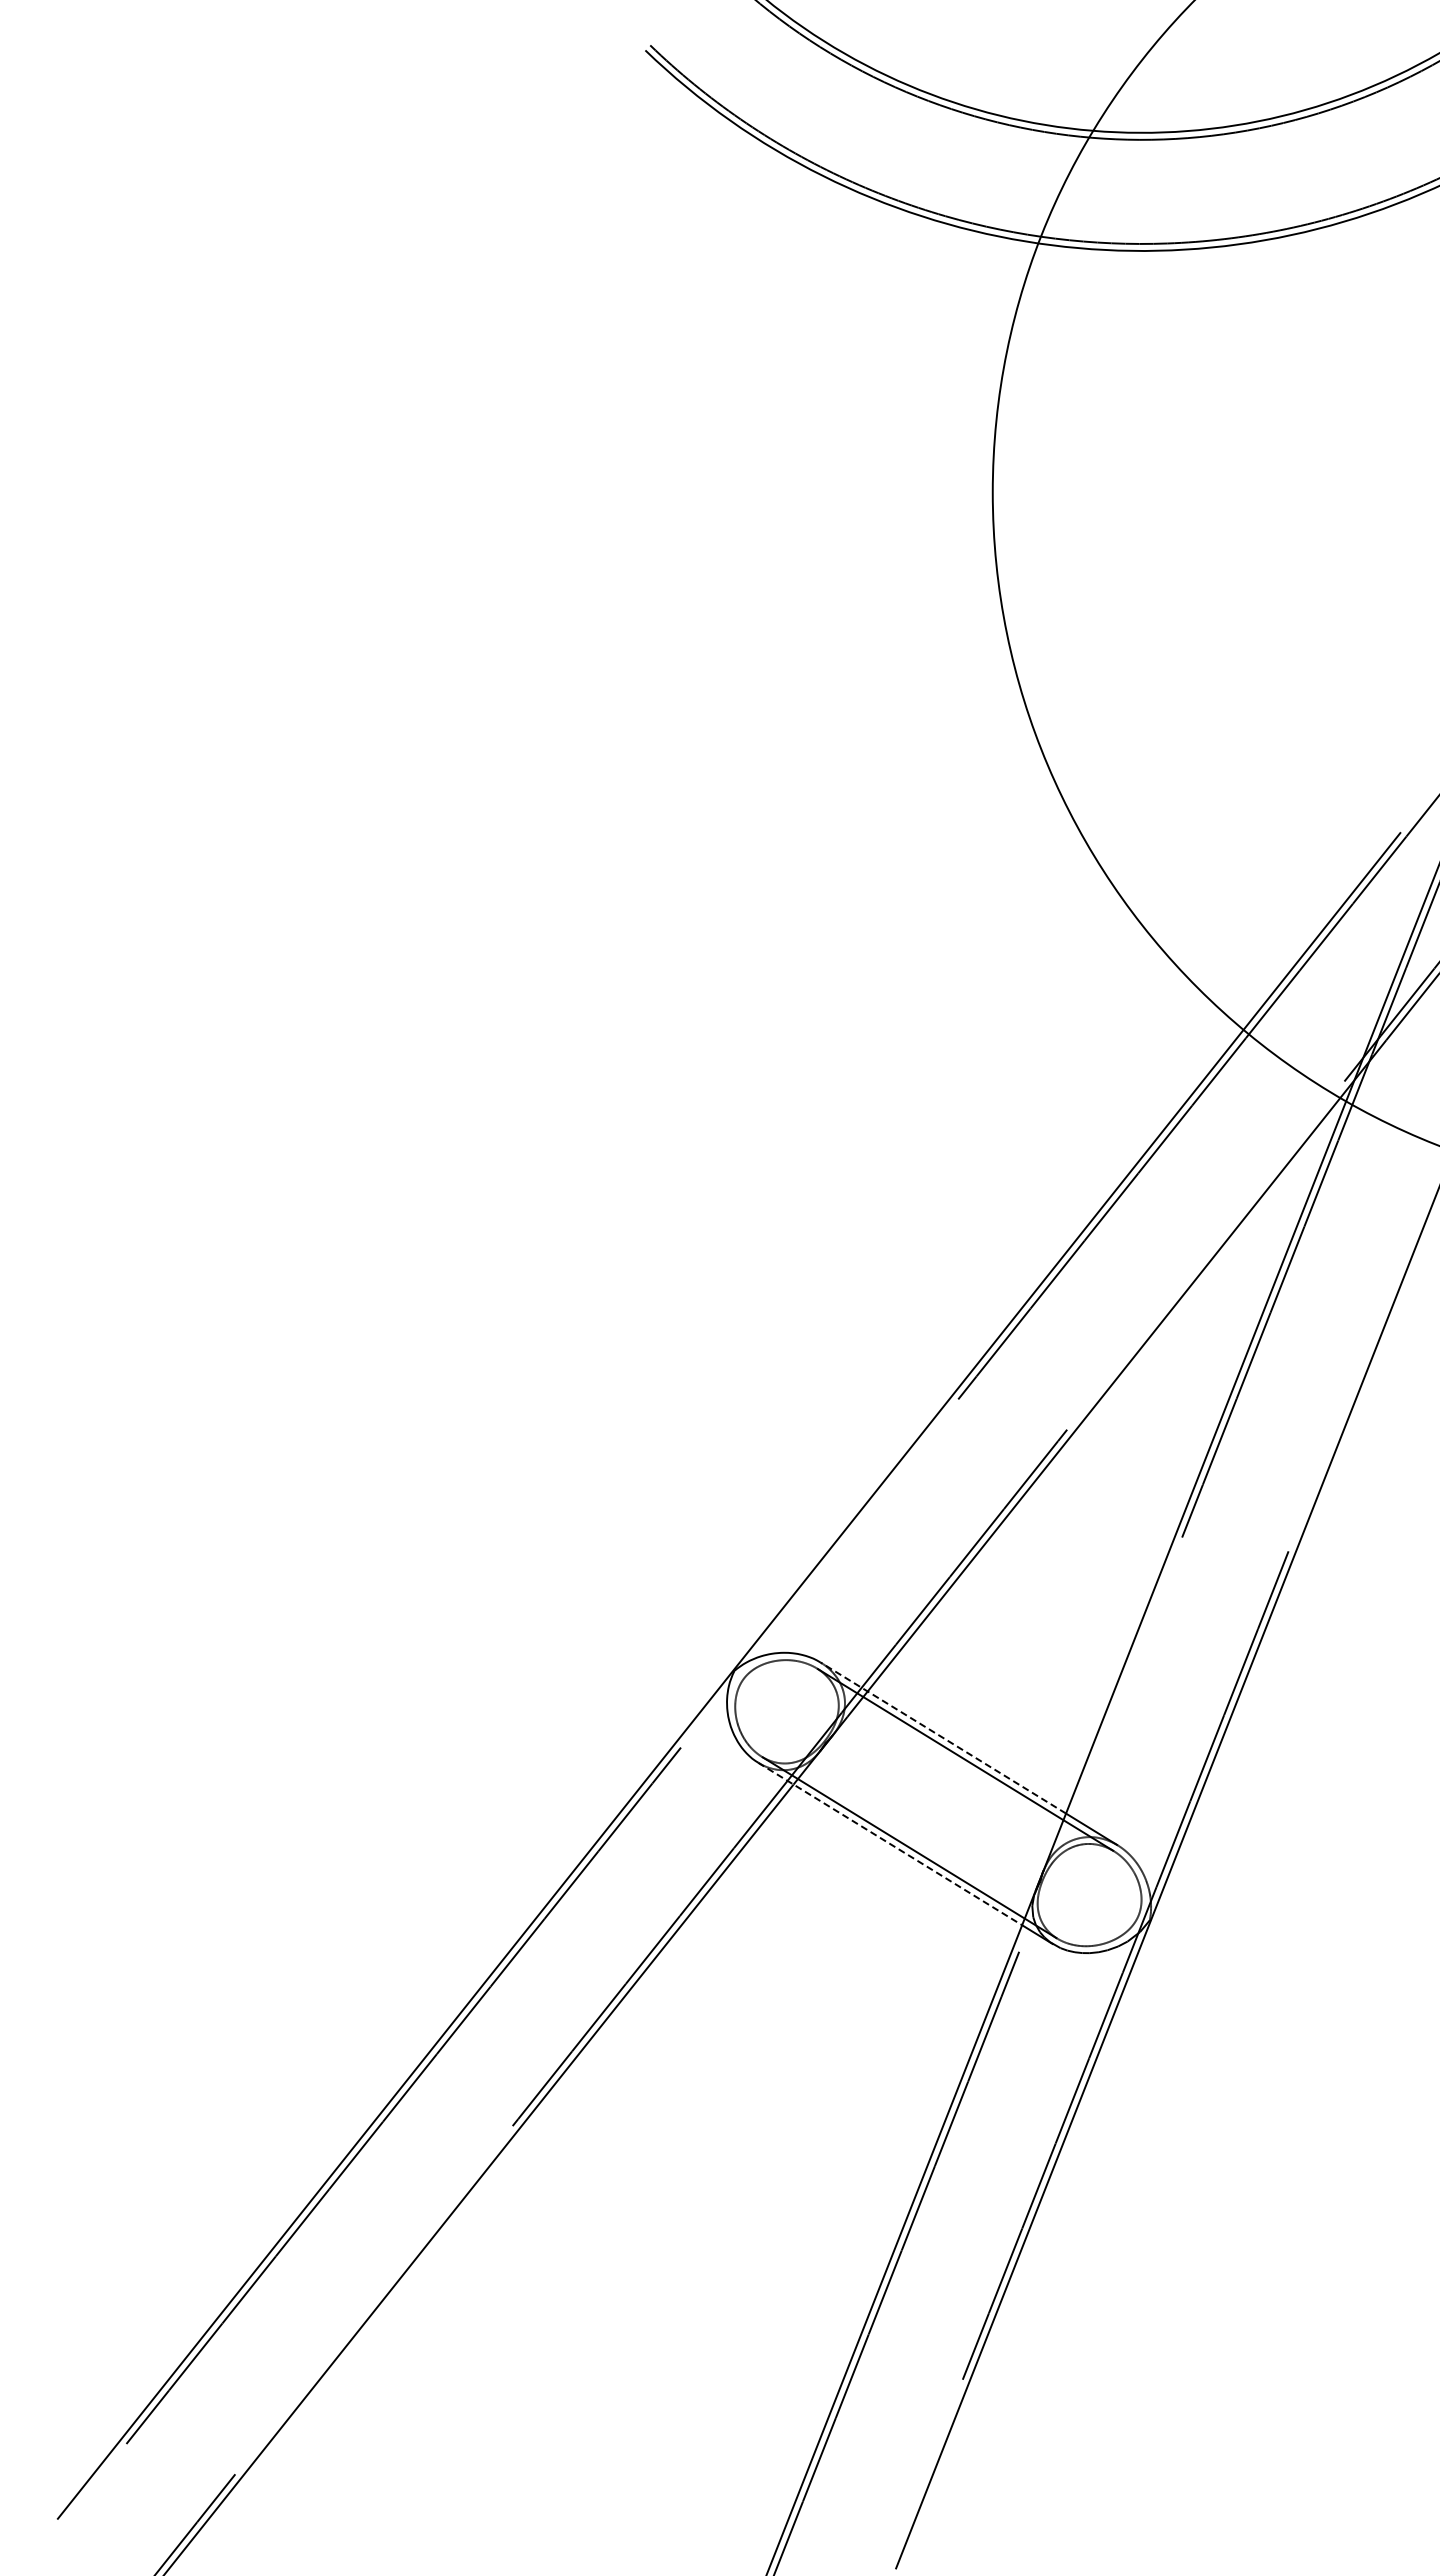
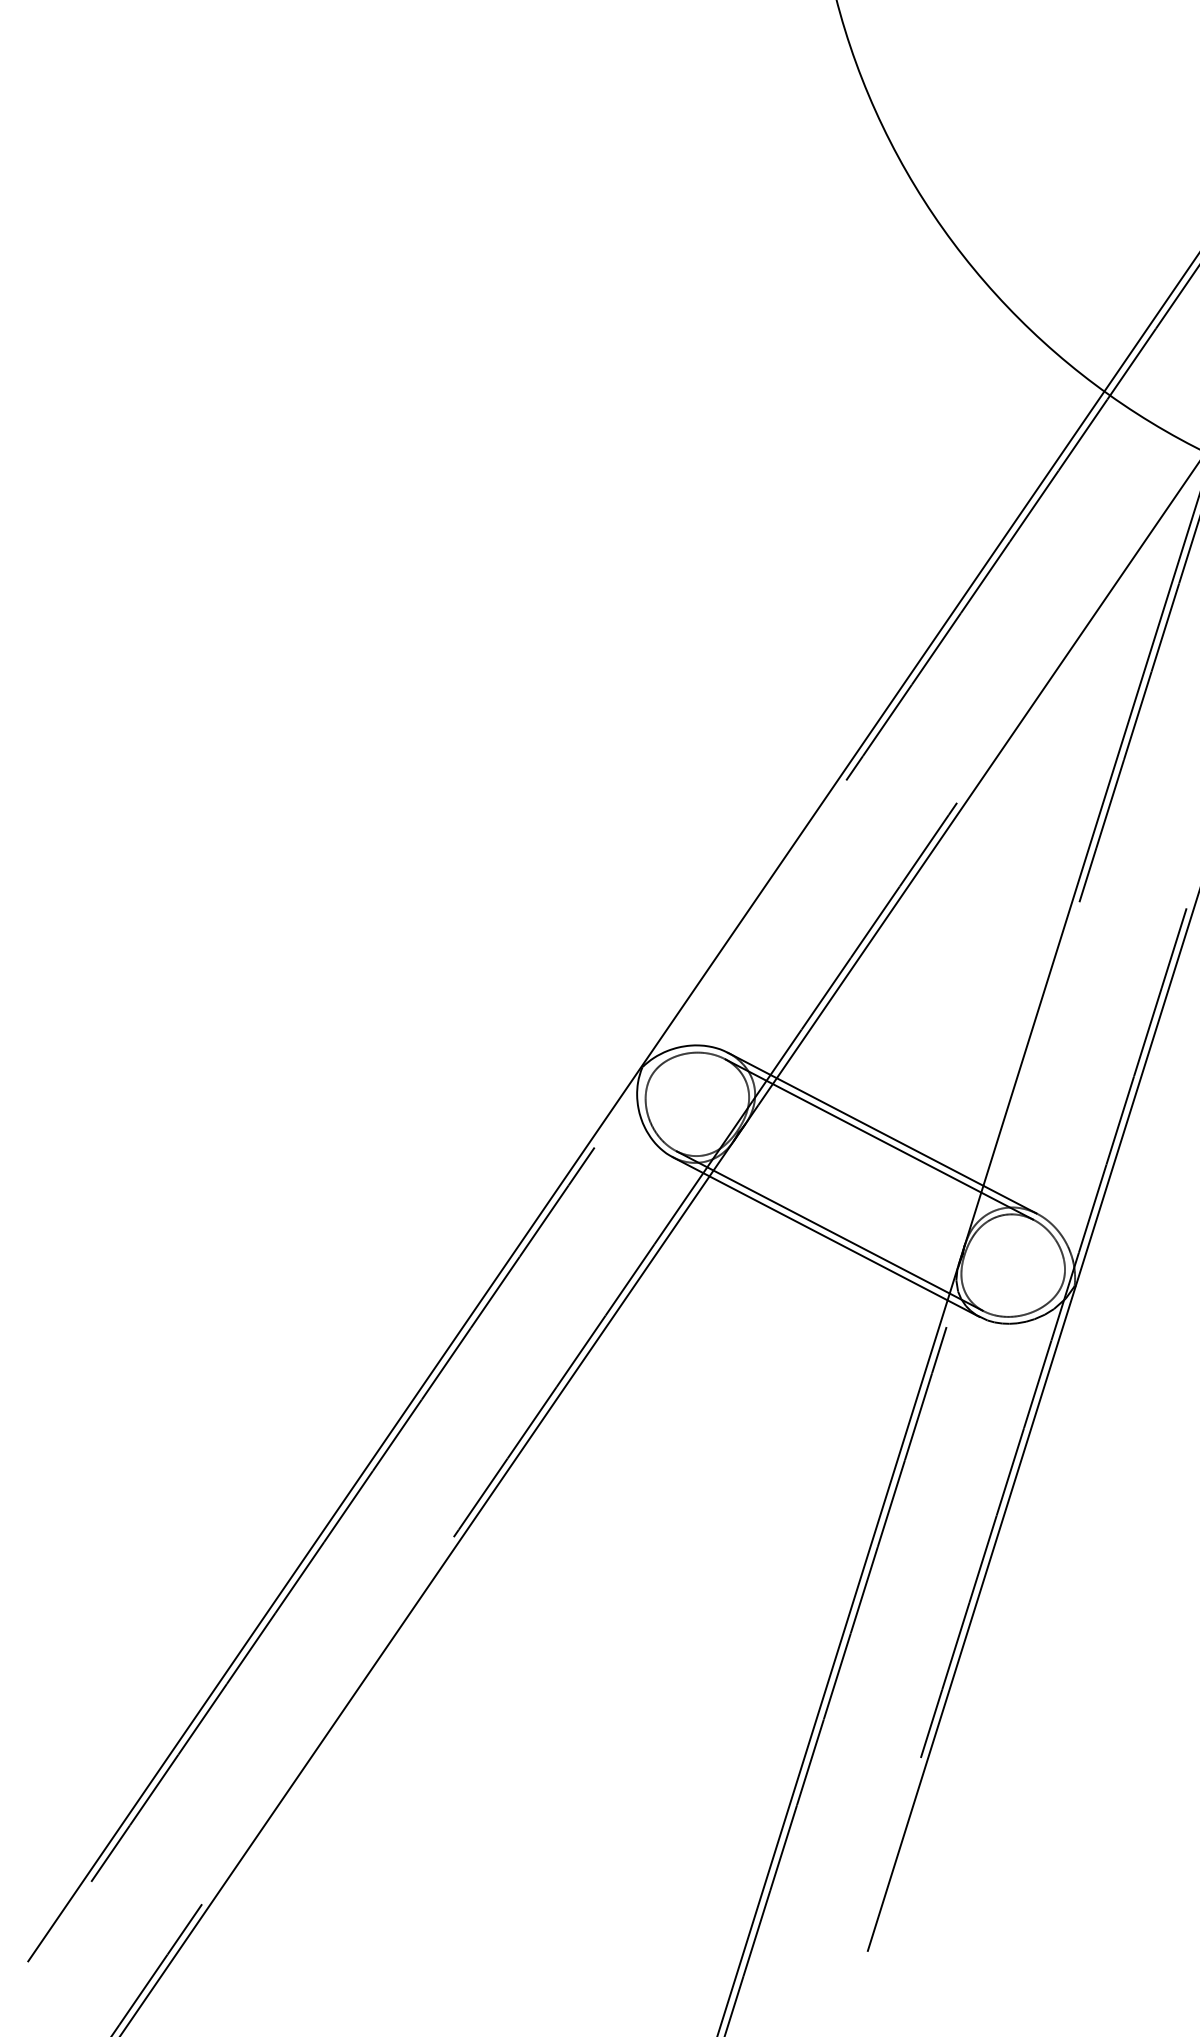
line: (943, 1738) -> (855, 1119), dashed -> solid
line: (890, 1844) -> (810, 1229), dashed -> solid

